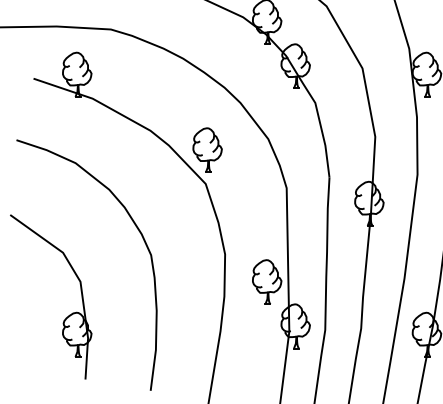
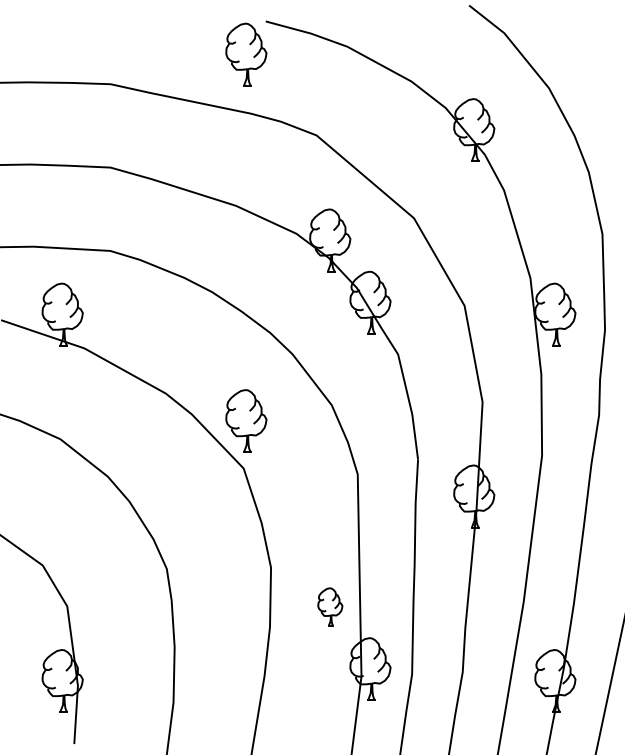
part: (267, 281) -> (330, 606), size x0.6

